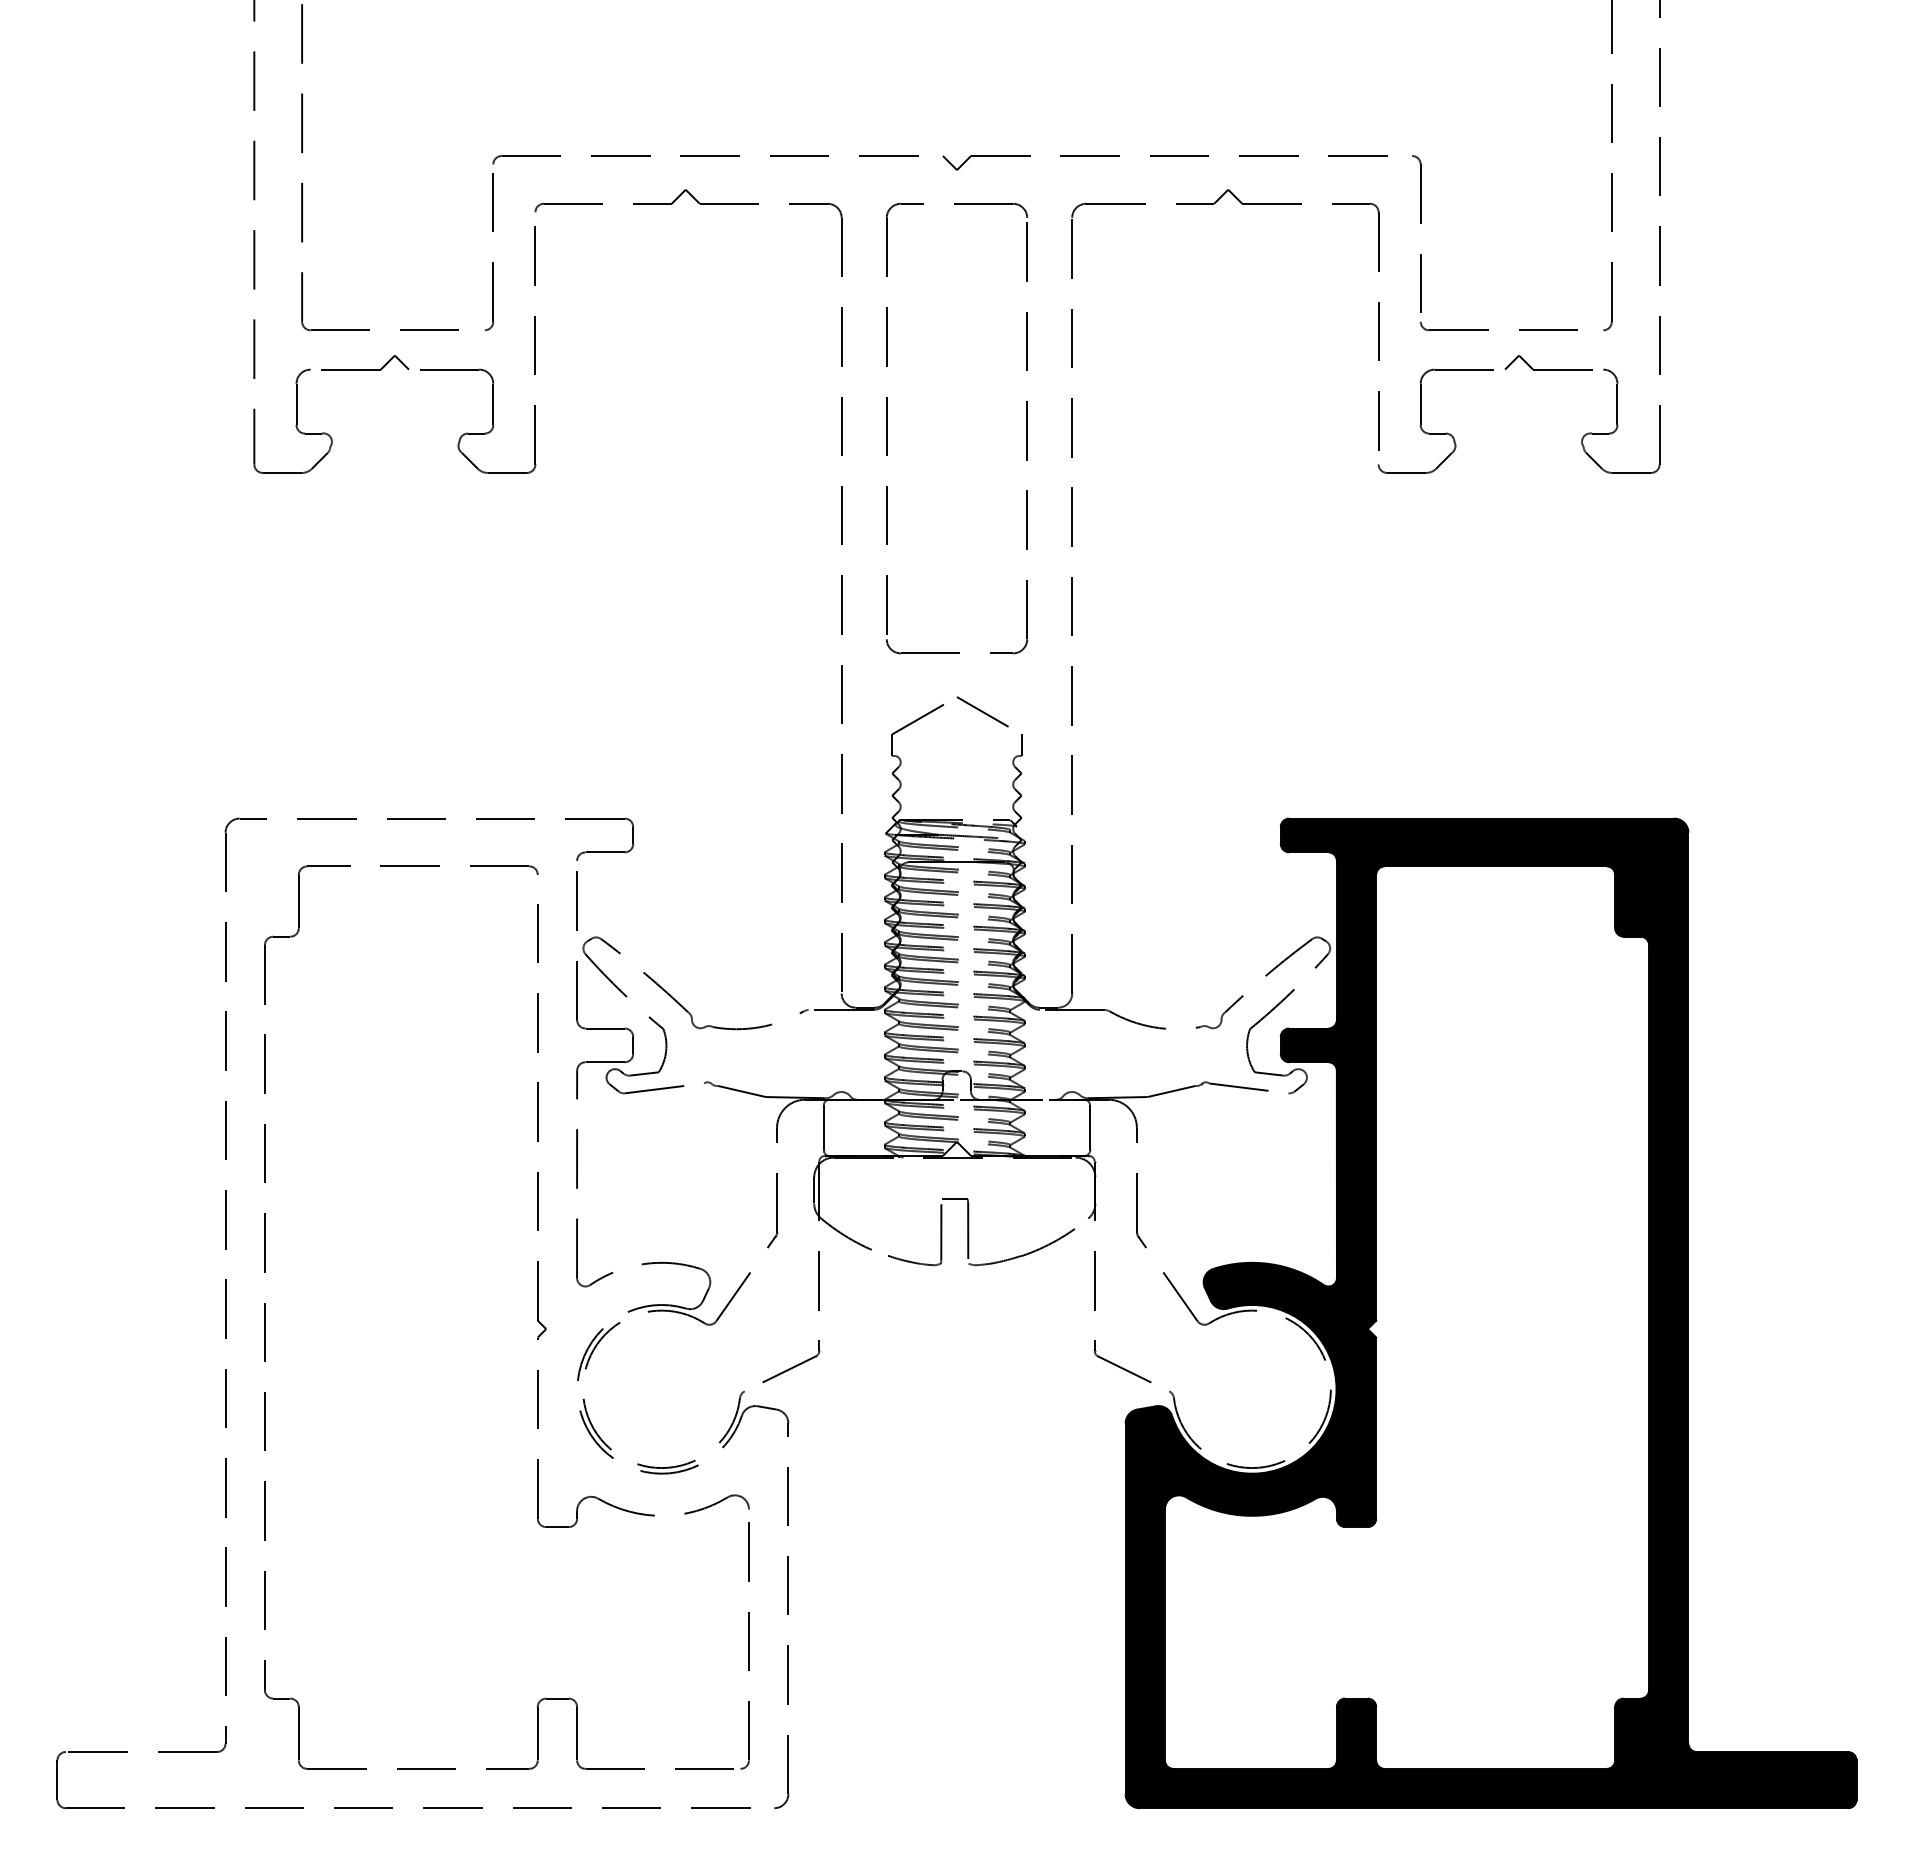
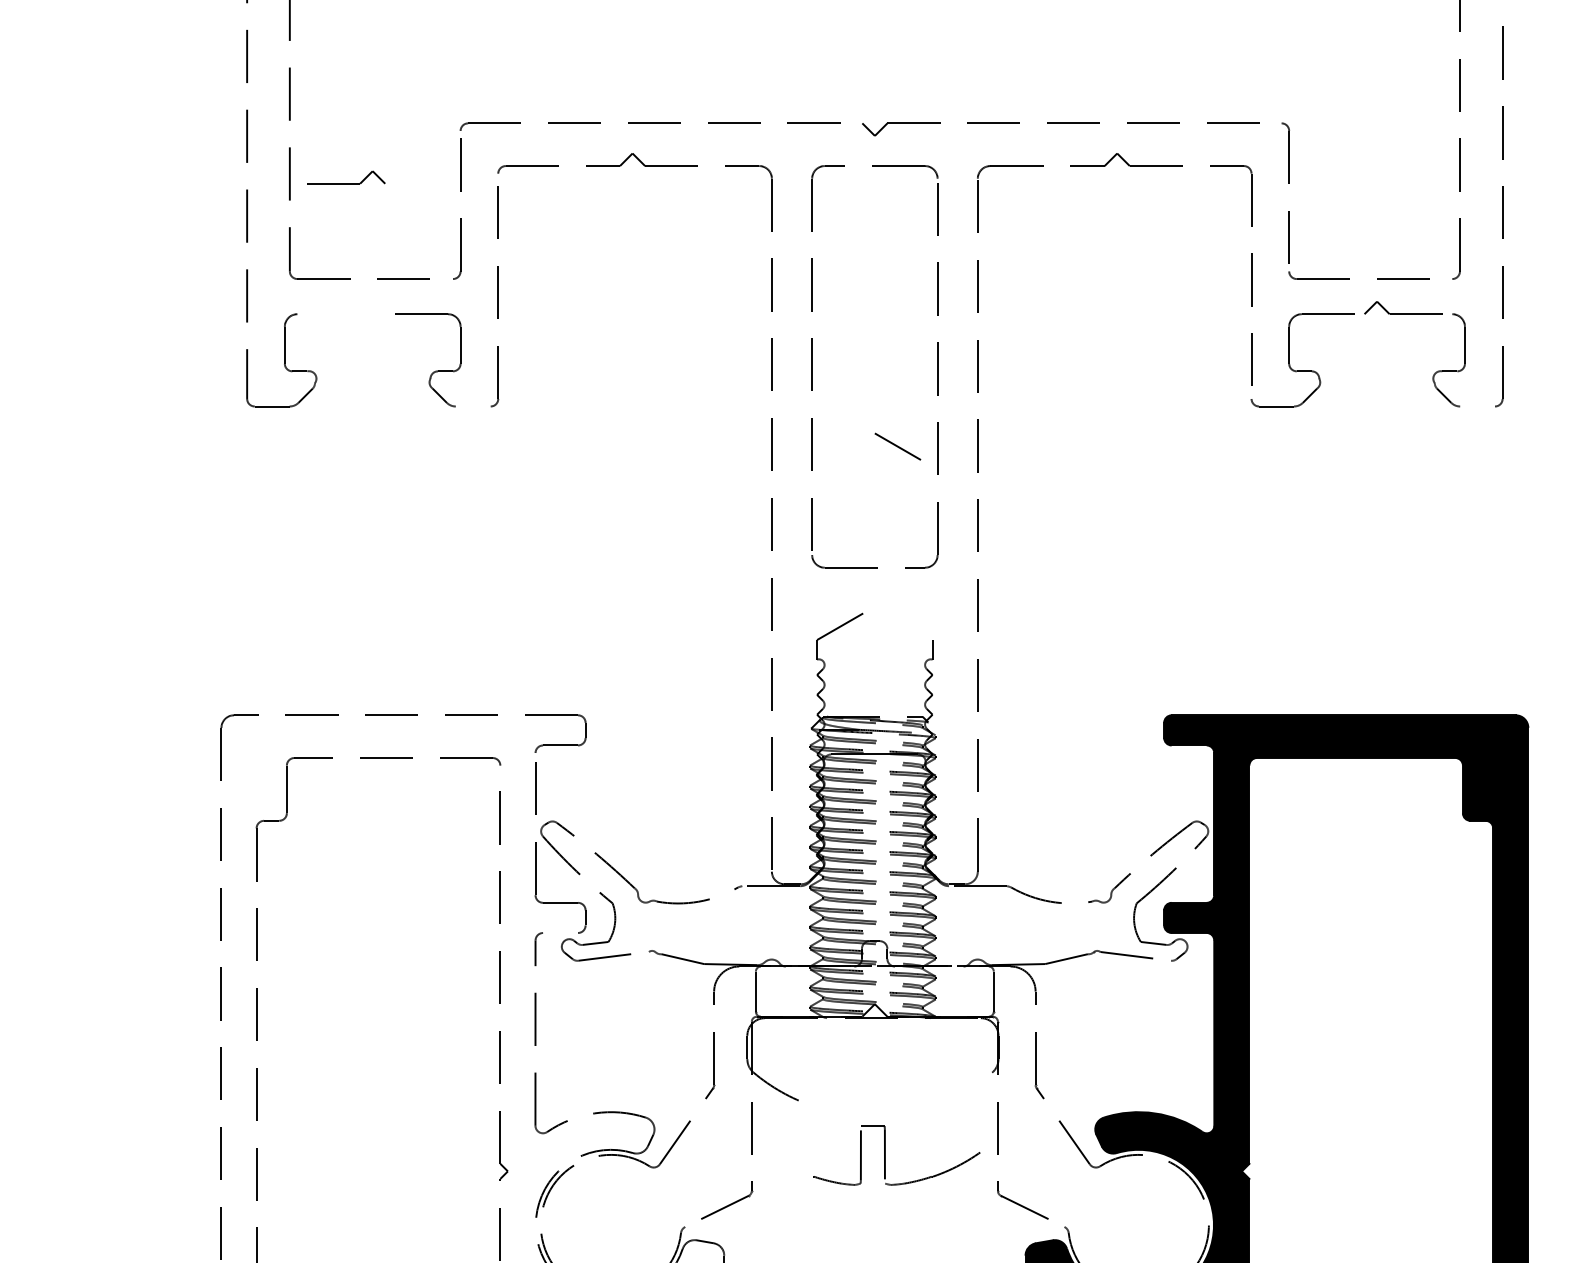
part: (365, 369) -> (346, 183), moved
line: (507, 472) -> (473, 406), removed
line: (1631, 472) -> (1477, 406), removed
line: (982, 711) -> (897, 446), moved
line: (604, 1062) -> (559, 933), removed
part: (969, 1232) -> (886, 1155), moved

